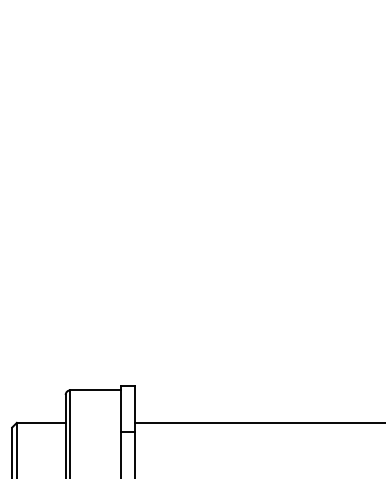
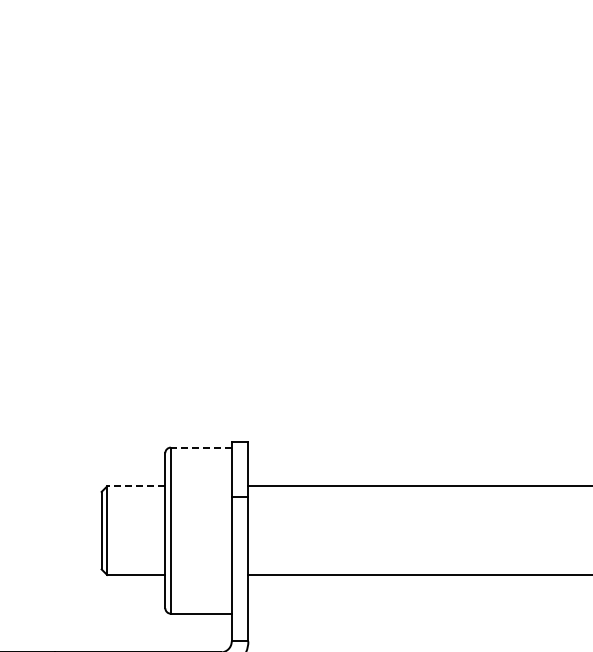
line: (95, 390) -> (200, 447), solid -> dashed
line: (40, 422) -> (135, 486), solid -> dashed

